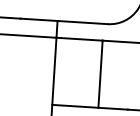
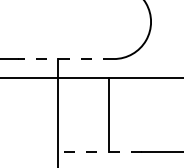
line: (63, 21) -> (65, 59), solid -> dashed
line: (90, 107) -> (100, 151), solid -> dashed

